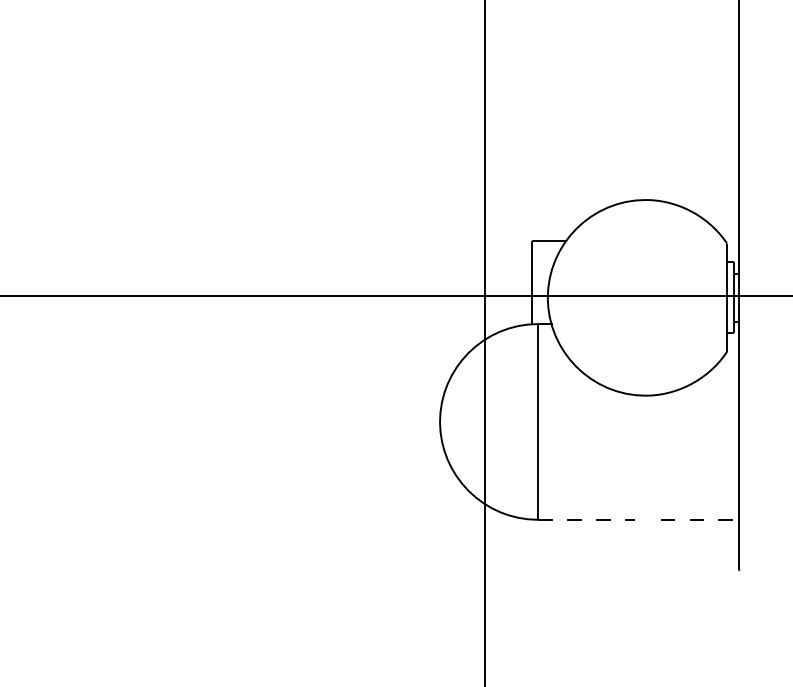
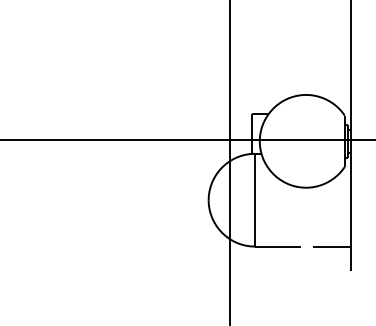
line: (587, 519) -> (278, 246), dashed -> solid
line: (699, 519) -> (331, 246), dashed -> solid

